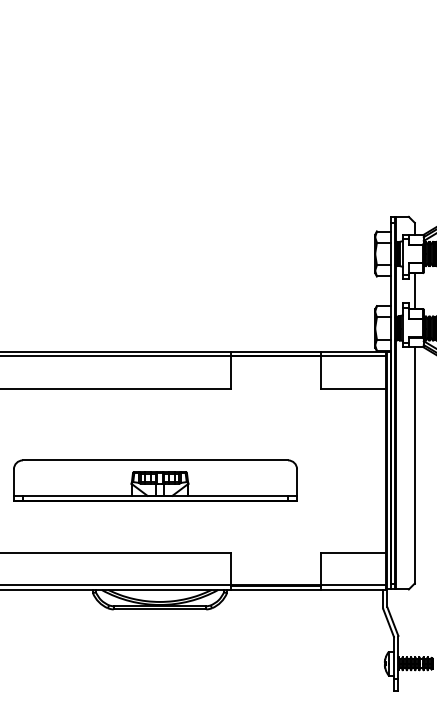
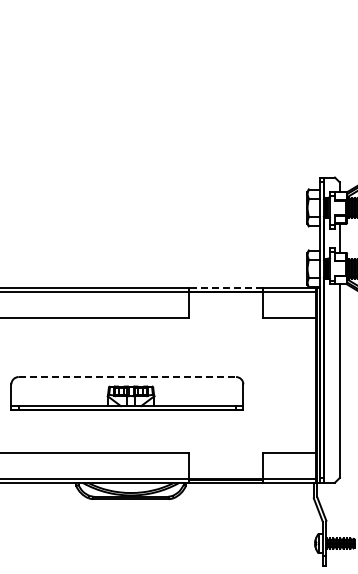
line: (276, 351) -> (226, 287), solid -> dashed
line: (155, 460) -> (127, 377), solid -> dashed

